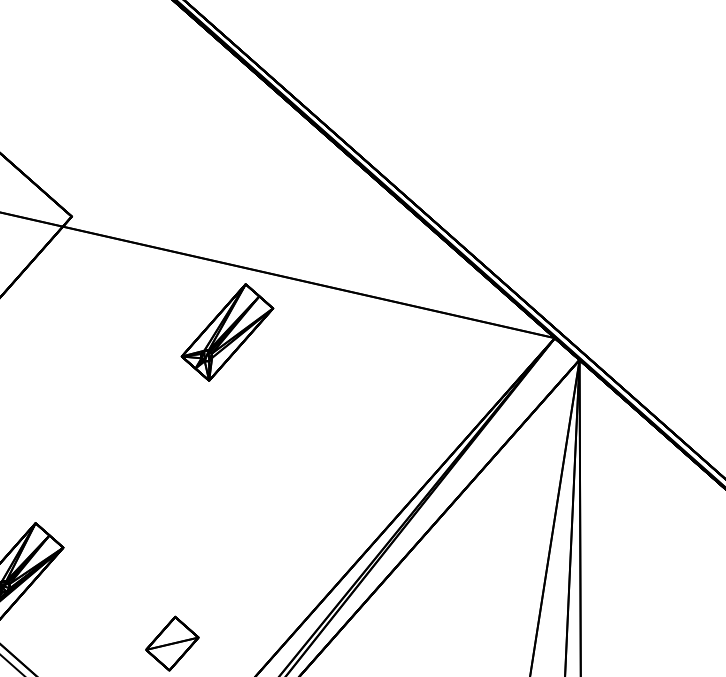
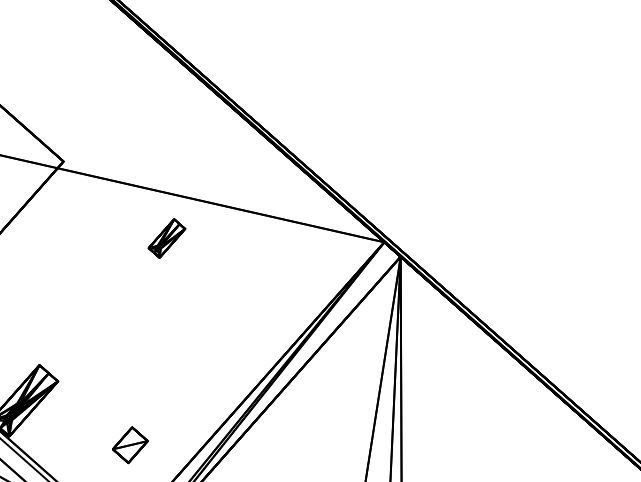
part: (226, 332) -> (166, 238), size x0.6

